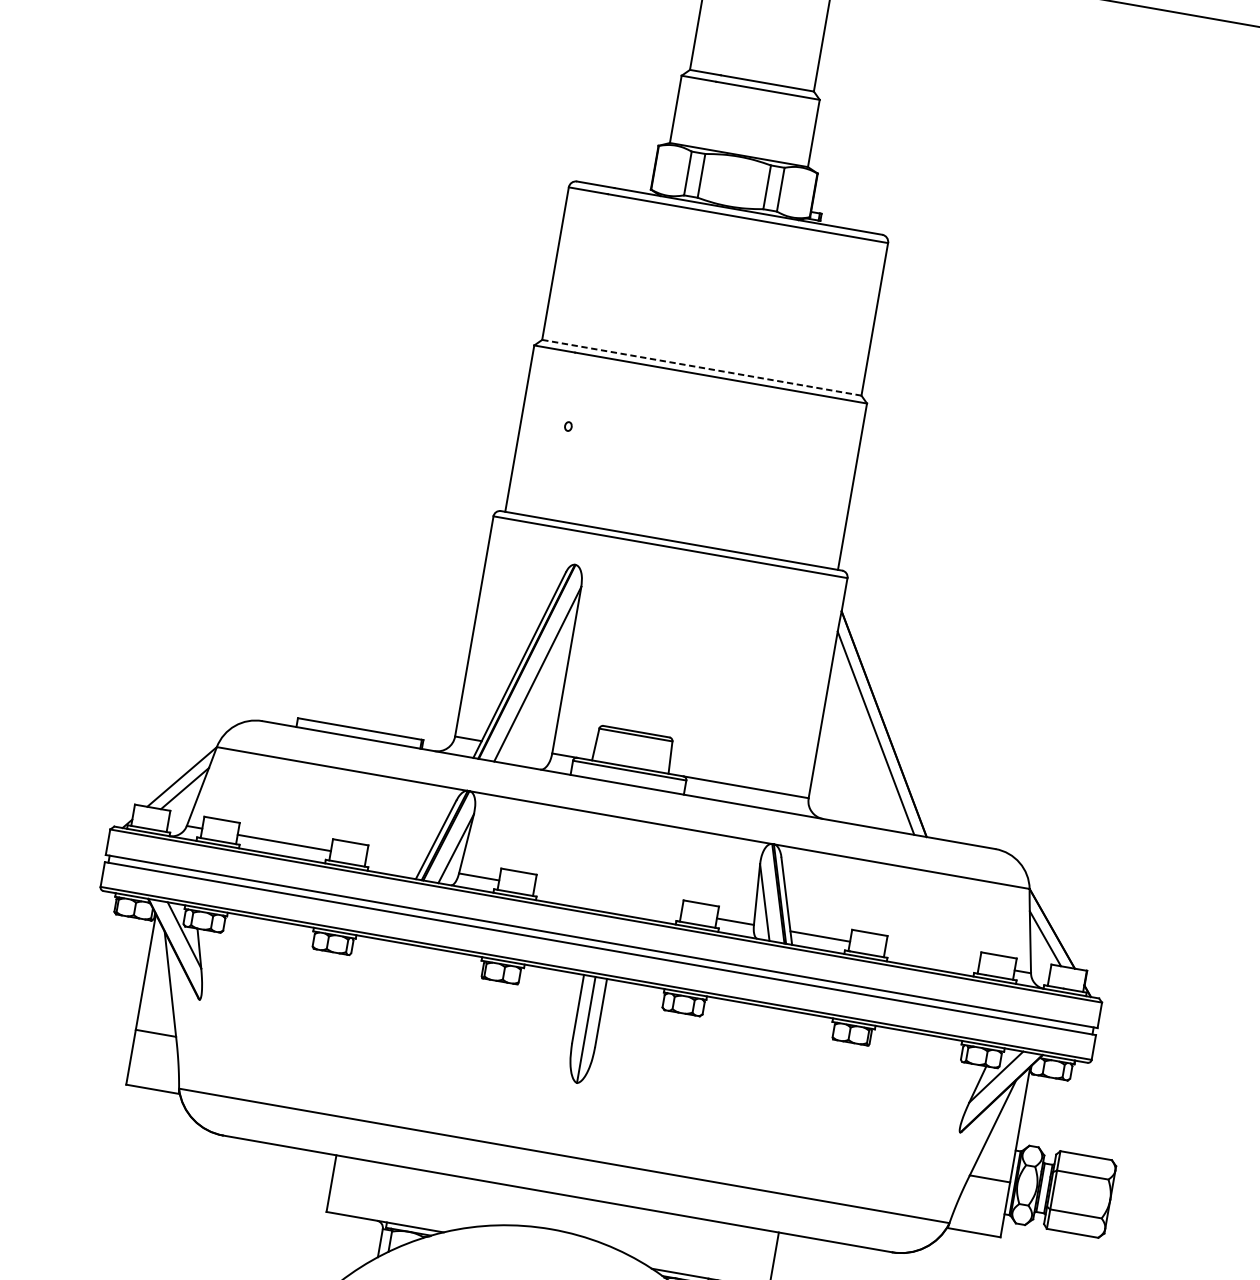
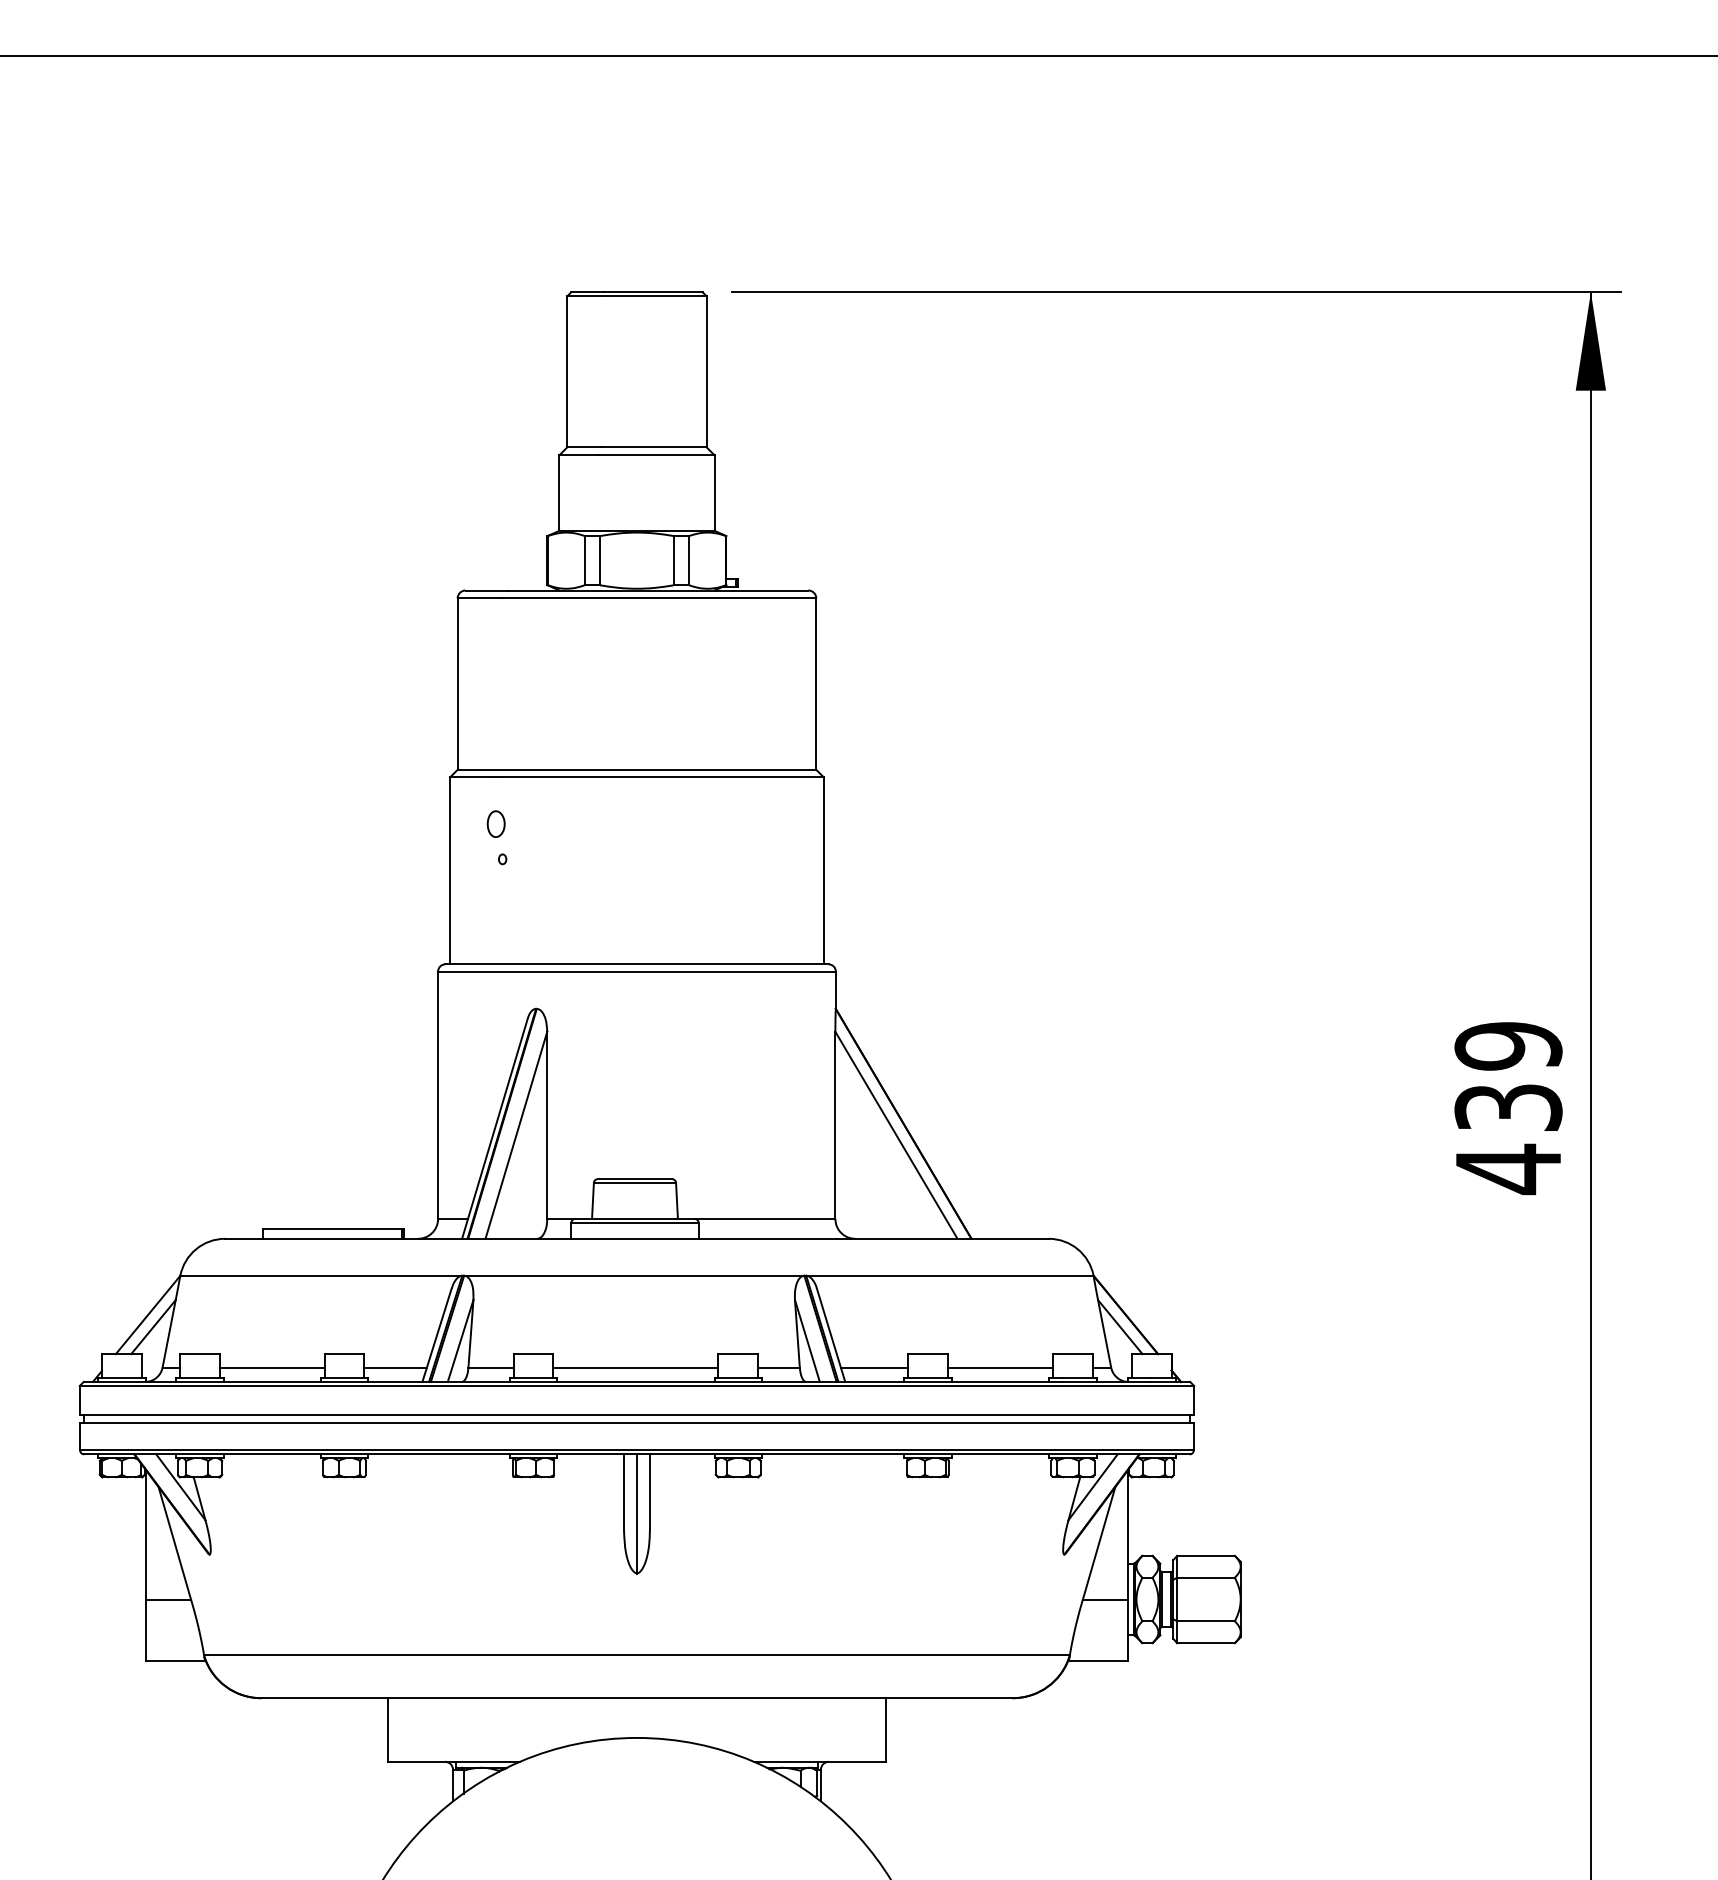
line: (702, 367) -> (637, 769), dashed -> solid
part: (567, 393) -> (495, 823), added
line: (394, 862) -> (395, 1367), added
line: (607, 899) -> (635, 1367), added
line: (932, 956) -> (1000, 1367), added

